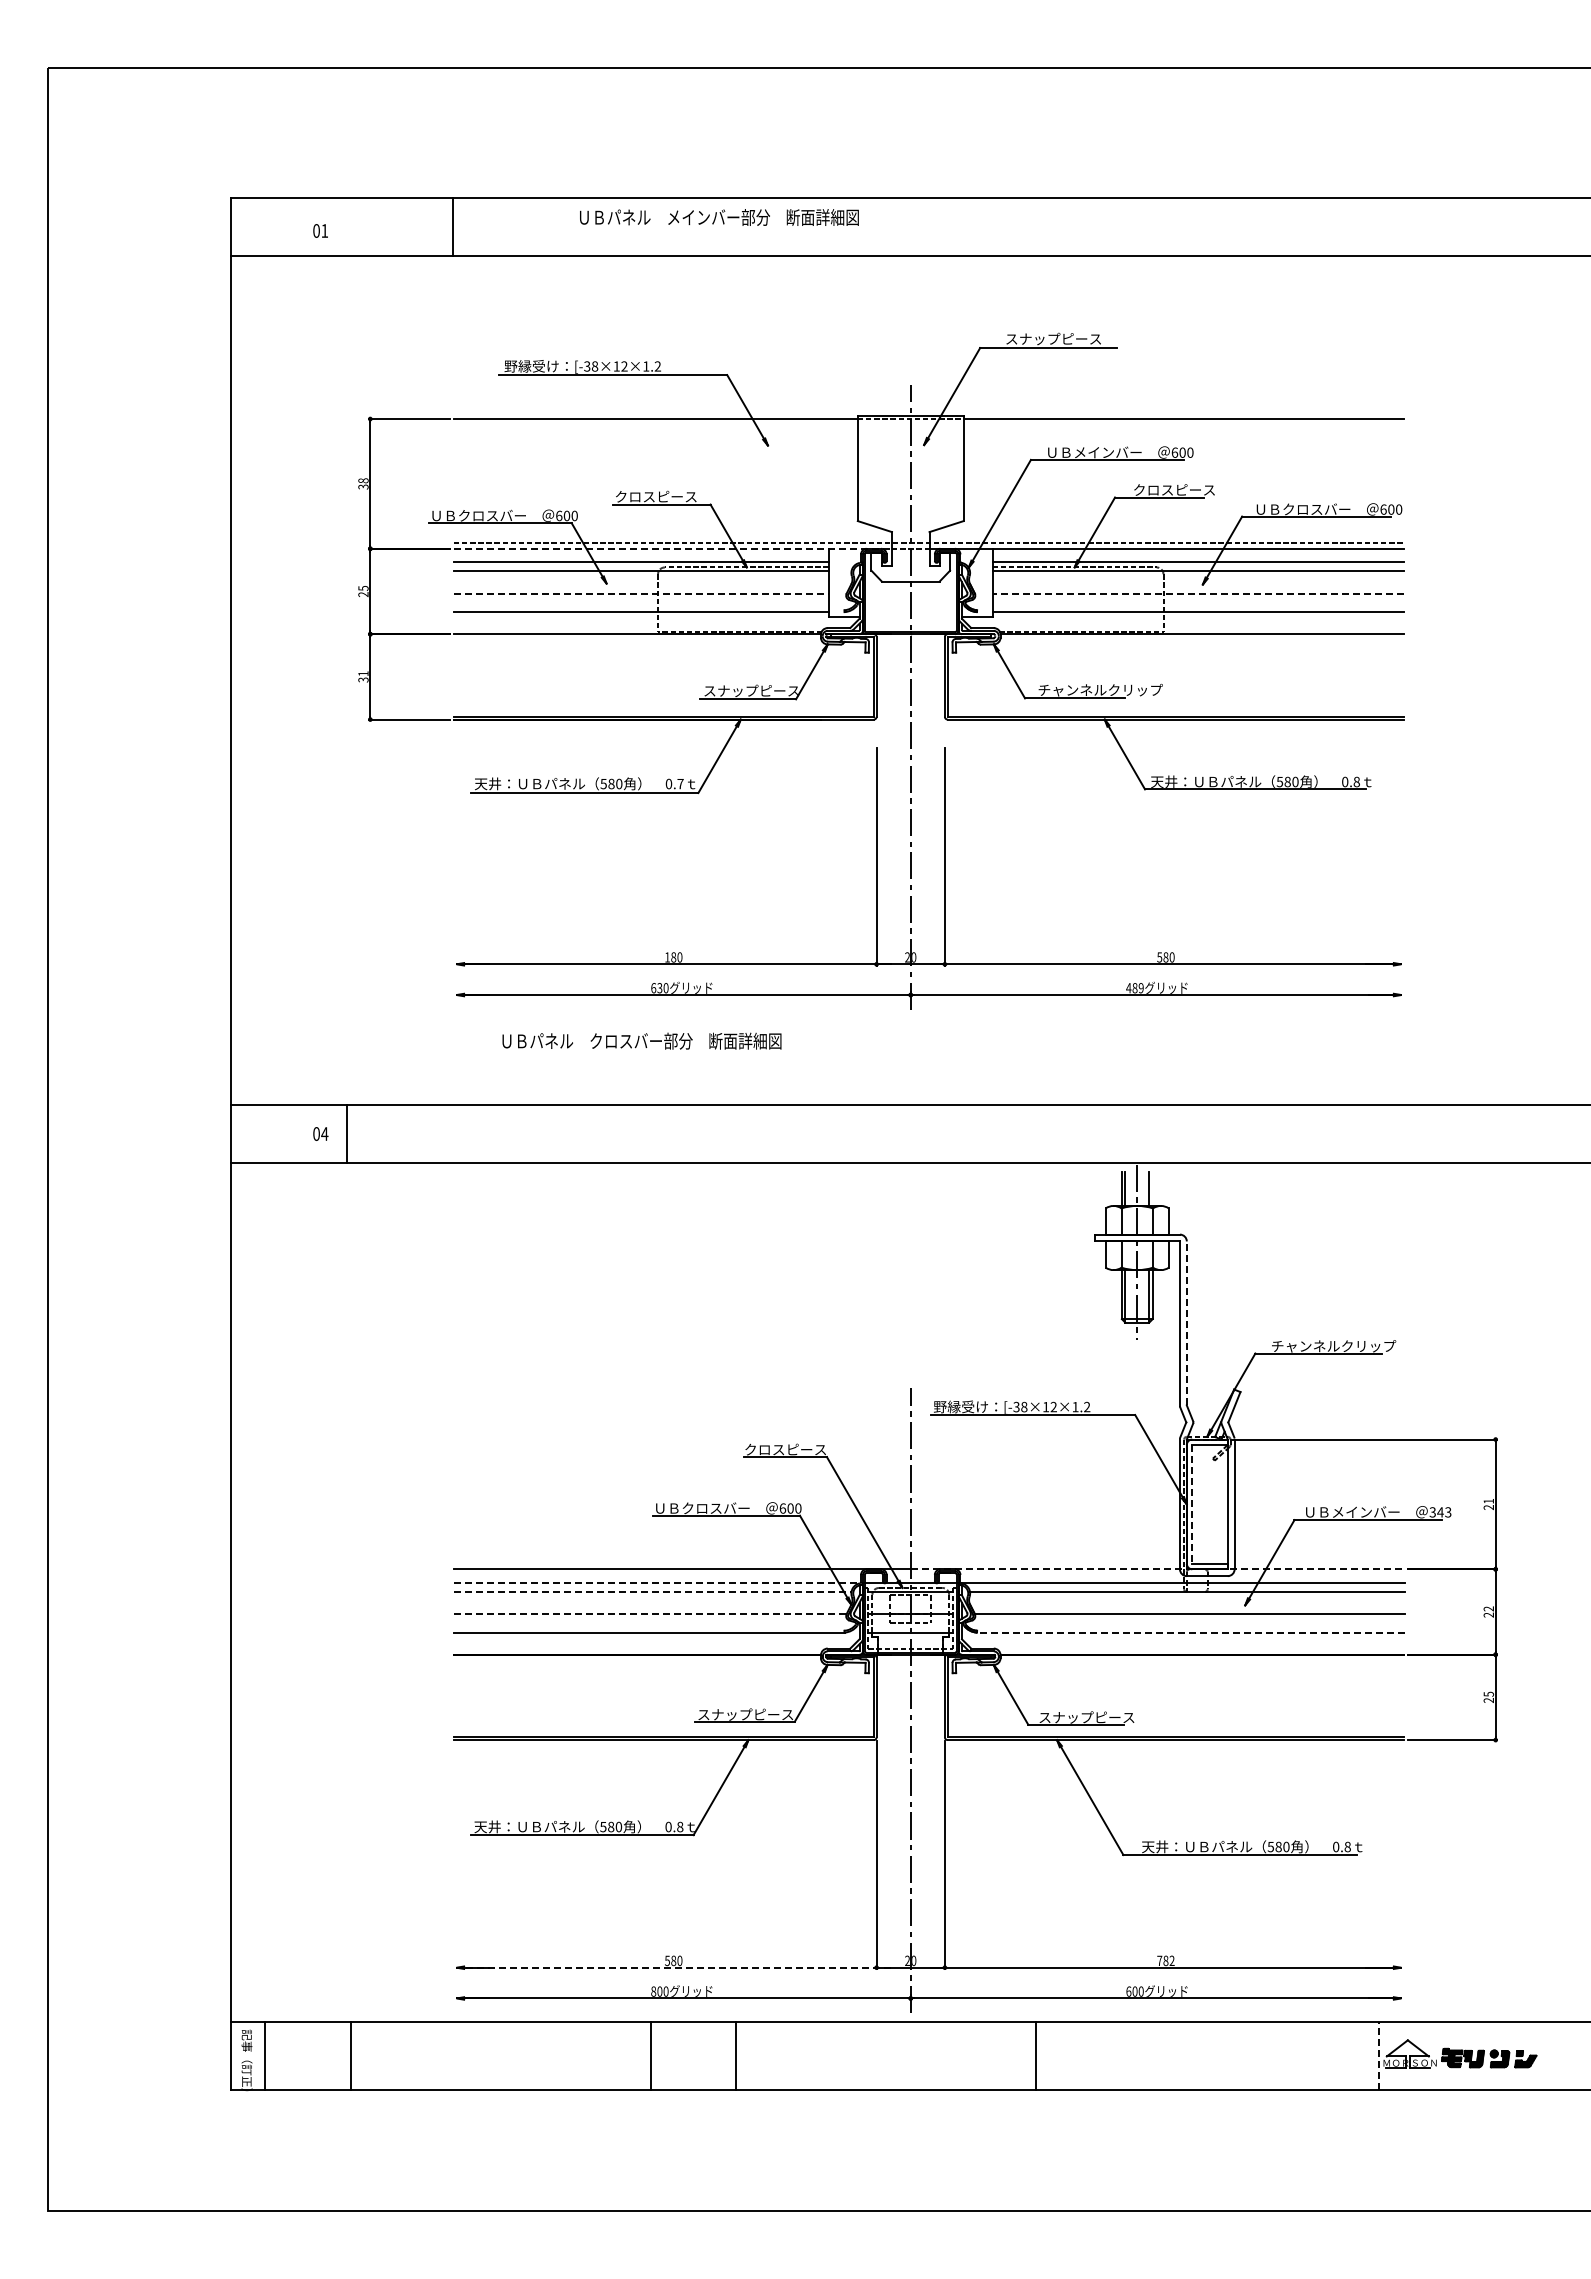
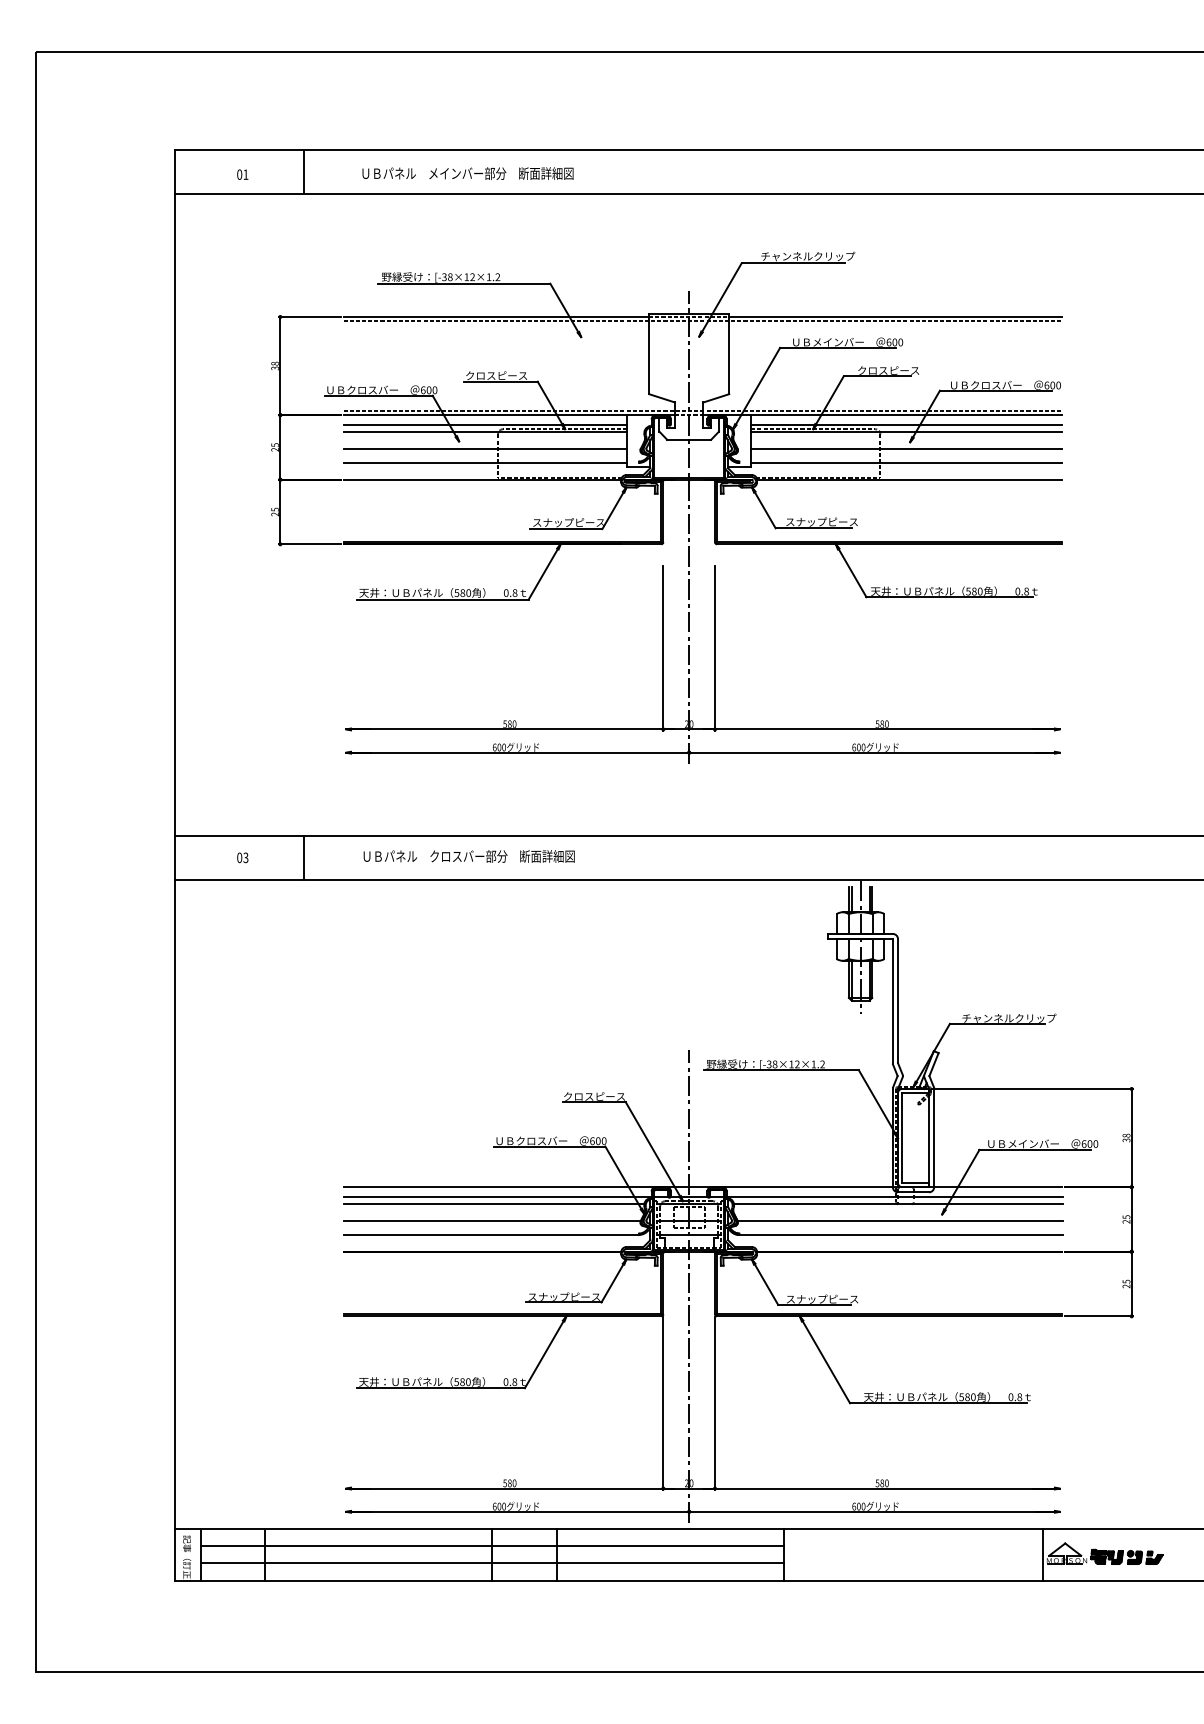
text: (719, 217) -> (468, 173), moved
line: (453, 227) -> (303, 172), moved
text: (1068, 338) -> (808, 256), スナップピース -> チャンネルクリップ
line: (928, 424) -> (702, 321), added
line: (673, 548) -> (509, 414), dashed -> solid
line: (641, 593) -> (485, 448), dashed -> solid
line: (1198, 593) -> (906, 448), dashed -> solid
text: (363, 676) -> (275, 511), 31 -> 25
text: (1100, 689) -> (832, 521), チャンネルクリップ -> スナップピース
text: (680, 783) -> (515, 592), 0.7 -> 0.8
text: (667, 957) -> (505, 724), 180 -> 580
text: (659, 988) -> (499, 747), 630 -> 600
text: (1134, 988) -> (858, 747), 489 -> 600
text: (641, 1040) -> (468, 855), moved
text: (324, 1133) -> (245, 857), 04 -> 03
line: (347, 1134) -> (303, 858), moved
line: (1152, 1188) -> (872, 899), added
line: (1186, 1323) -> (897, 1001), dashed -> solid
line: (1192, 1504) -> (902, 1138), dashed -> solid
text: (1488, 1504) -> (1126, 1138), 21 -> 38
text: (1440, 1512) -> (1089, 1144), 343 -> 600
line: (1157, 1569) -> (875, 1187), dashed -> solid
line: (657, 1582) -> (497, 1197), dashed -> solid
line: (652, 1591) -> (493, 1203), dashed -> solid
text: (1488, 1608) -> (1126, 1216), 22 -> 25
line: (650, 1614) -> (492, 1221), dashed -> solid
line: (1190, 1632) -> (900, 1234), dashed -> solid
text: (1165, 1960) -> (881, 1483), 782 -> 580
line: (673, 1967) -> (509, 1488), dashed -> solid
text: (653, 1991) -> (494, 1506), 800 -> 600
line: (650, 2043) -> (492, 1545), added
line: (1379, 2055) -> (1043, 1554), dashed -> solid
line: (650, 2065) -> (492, 1562), added

